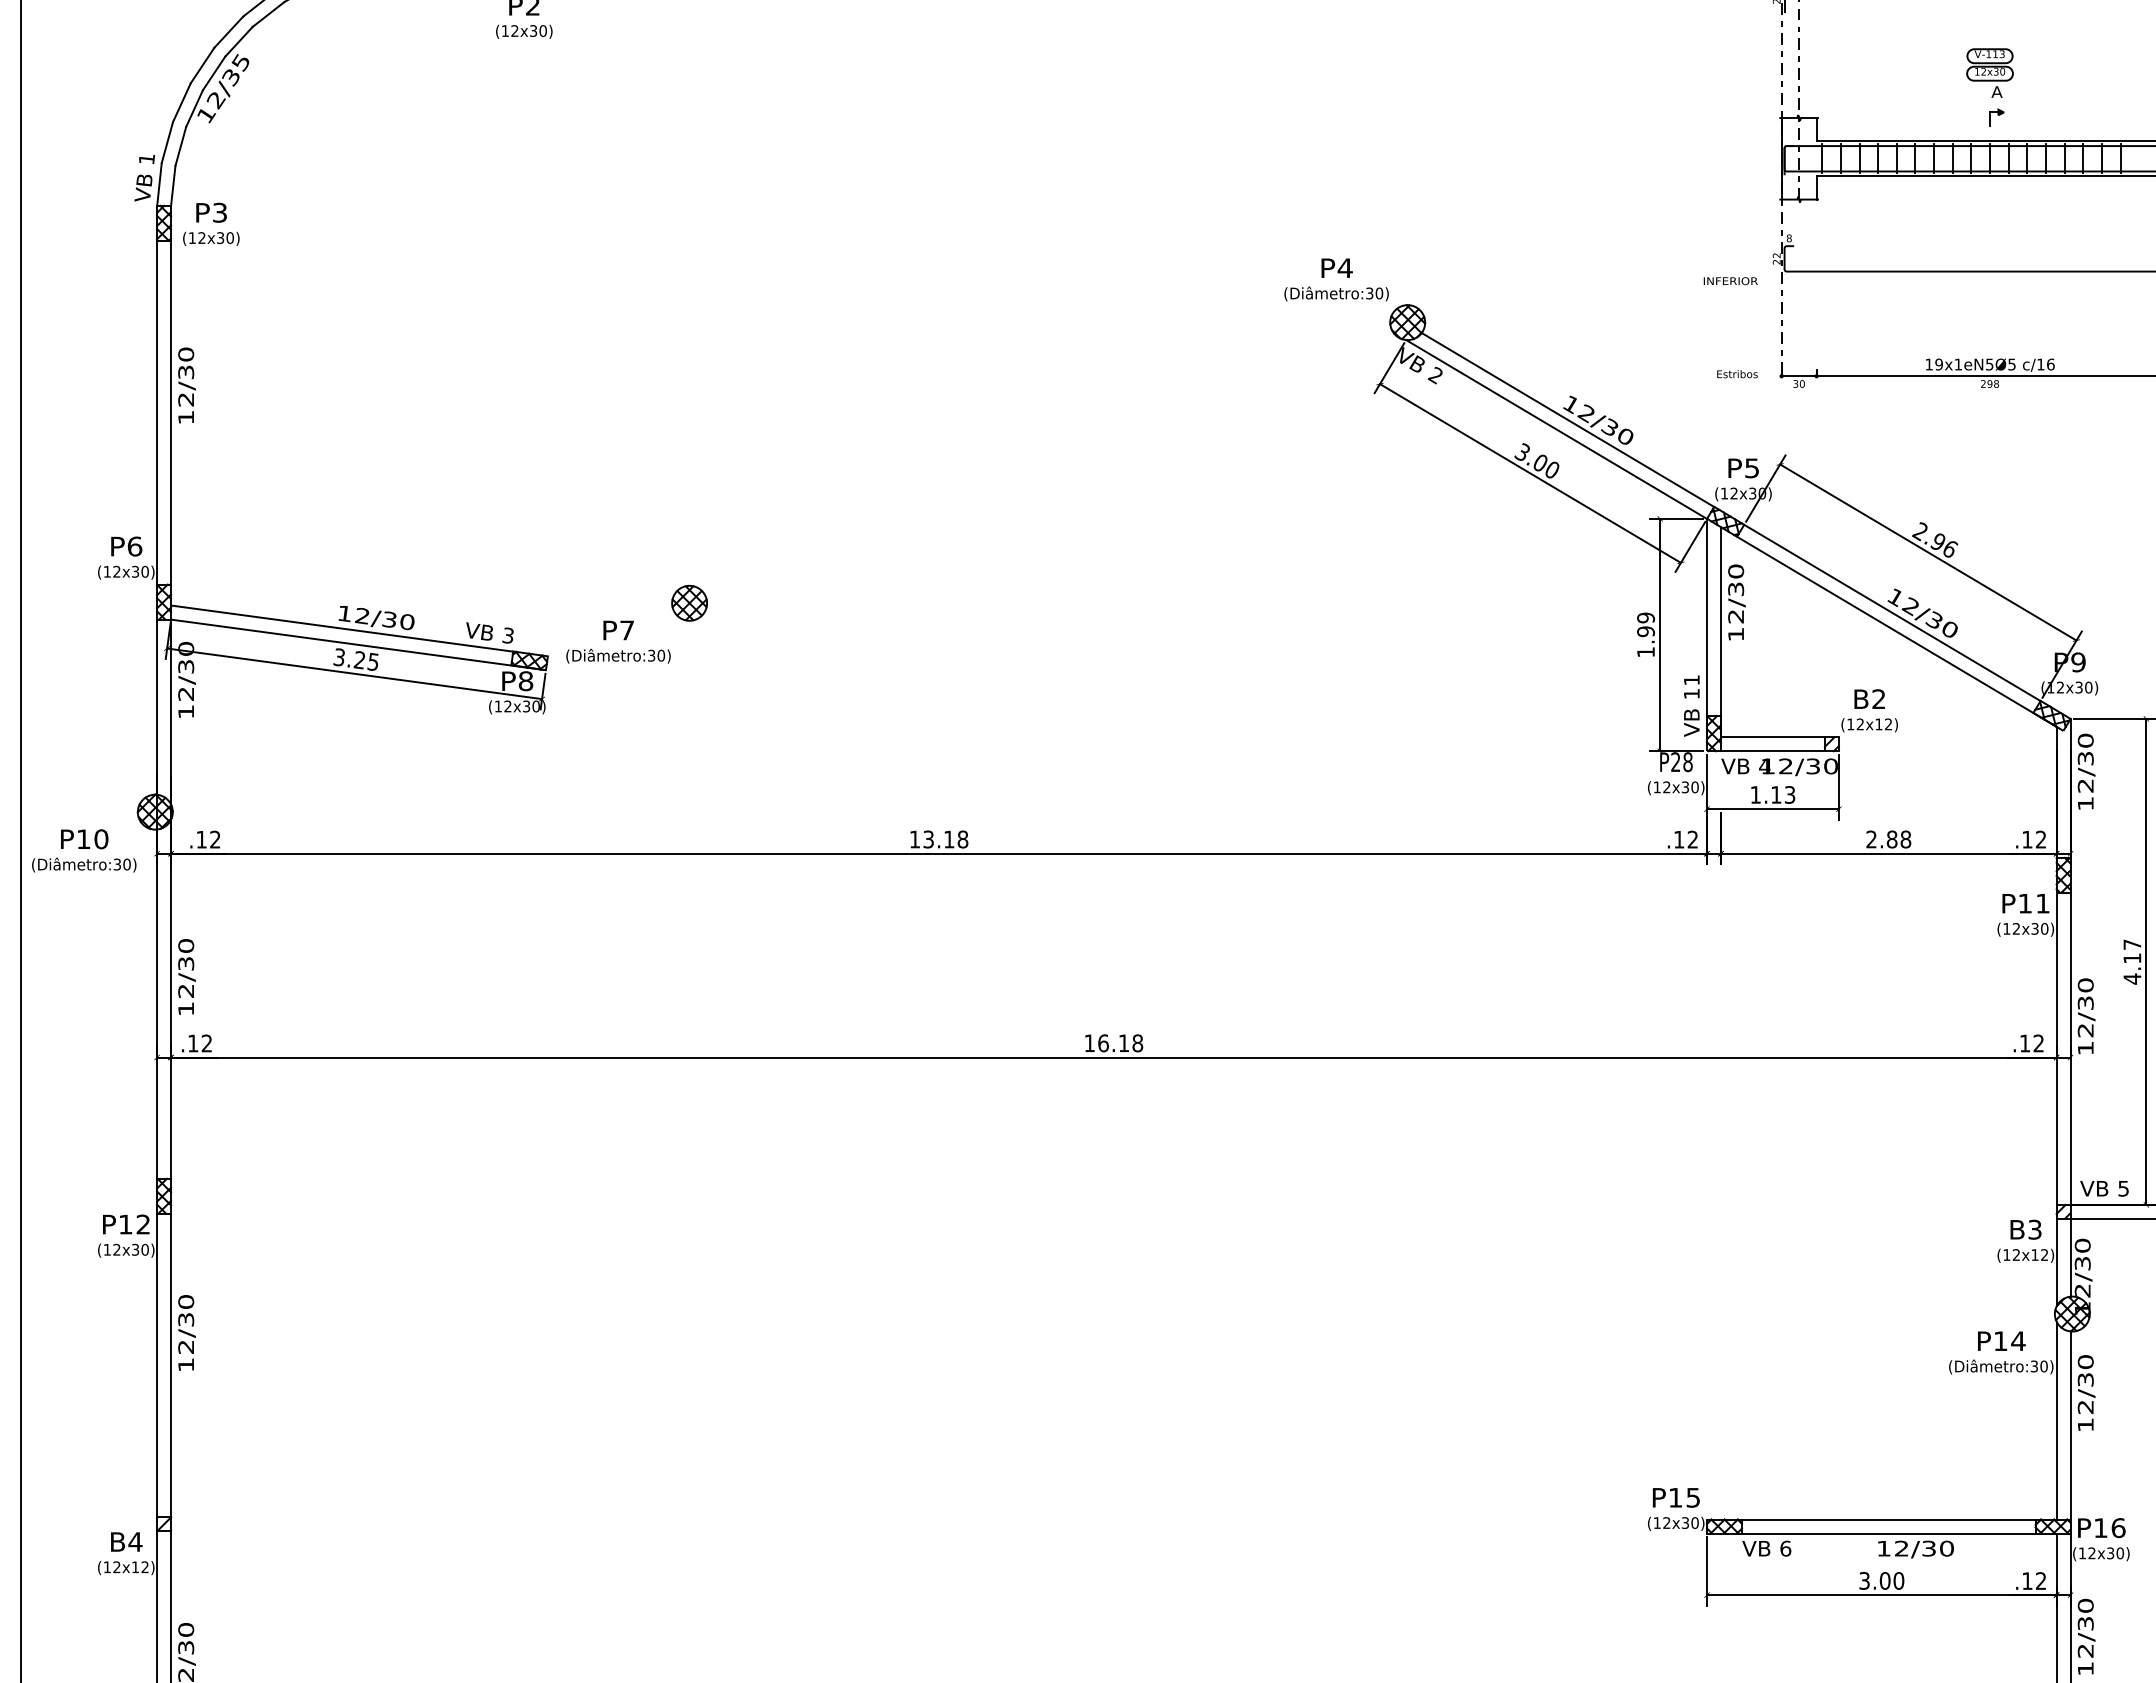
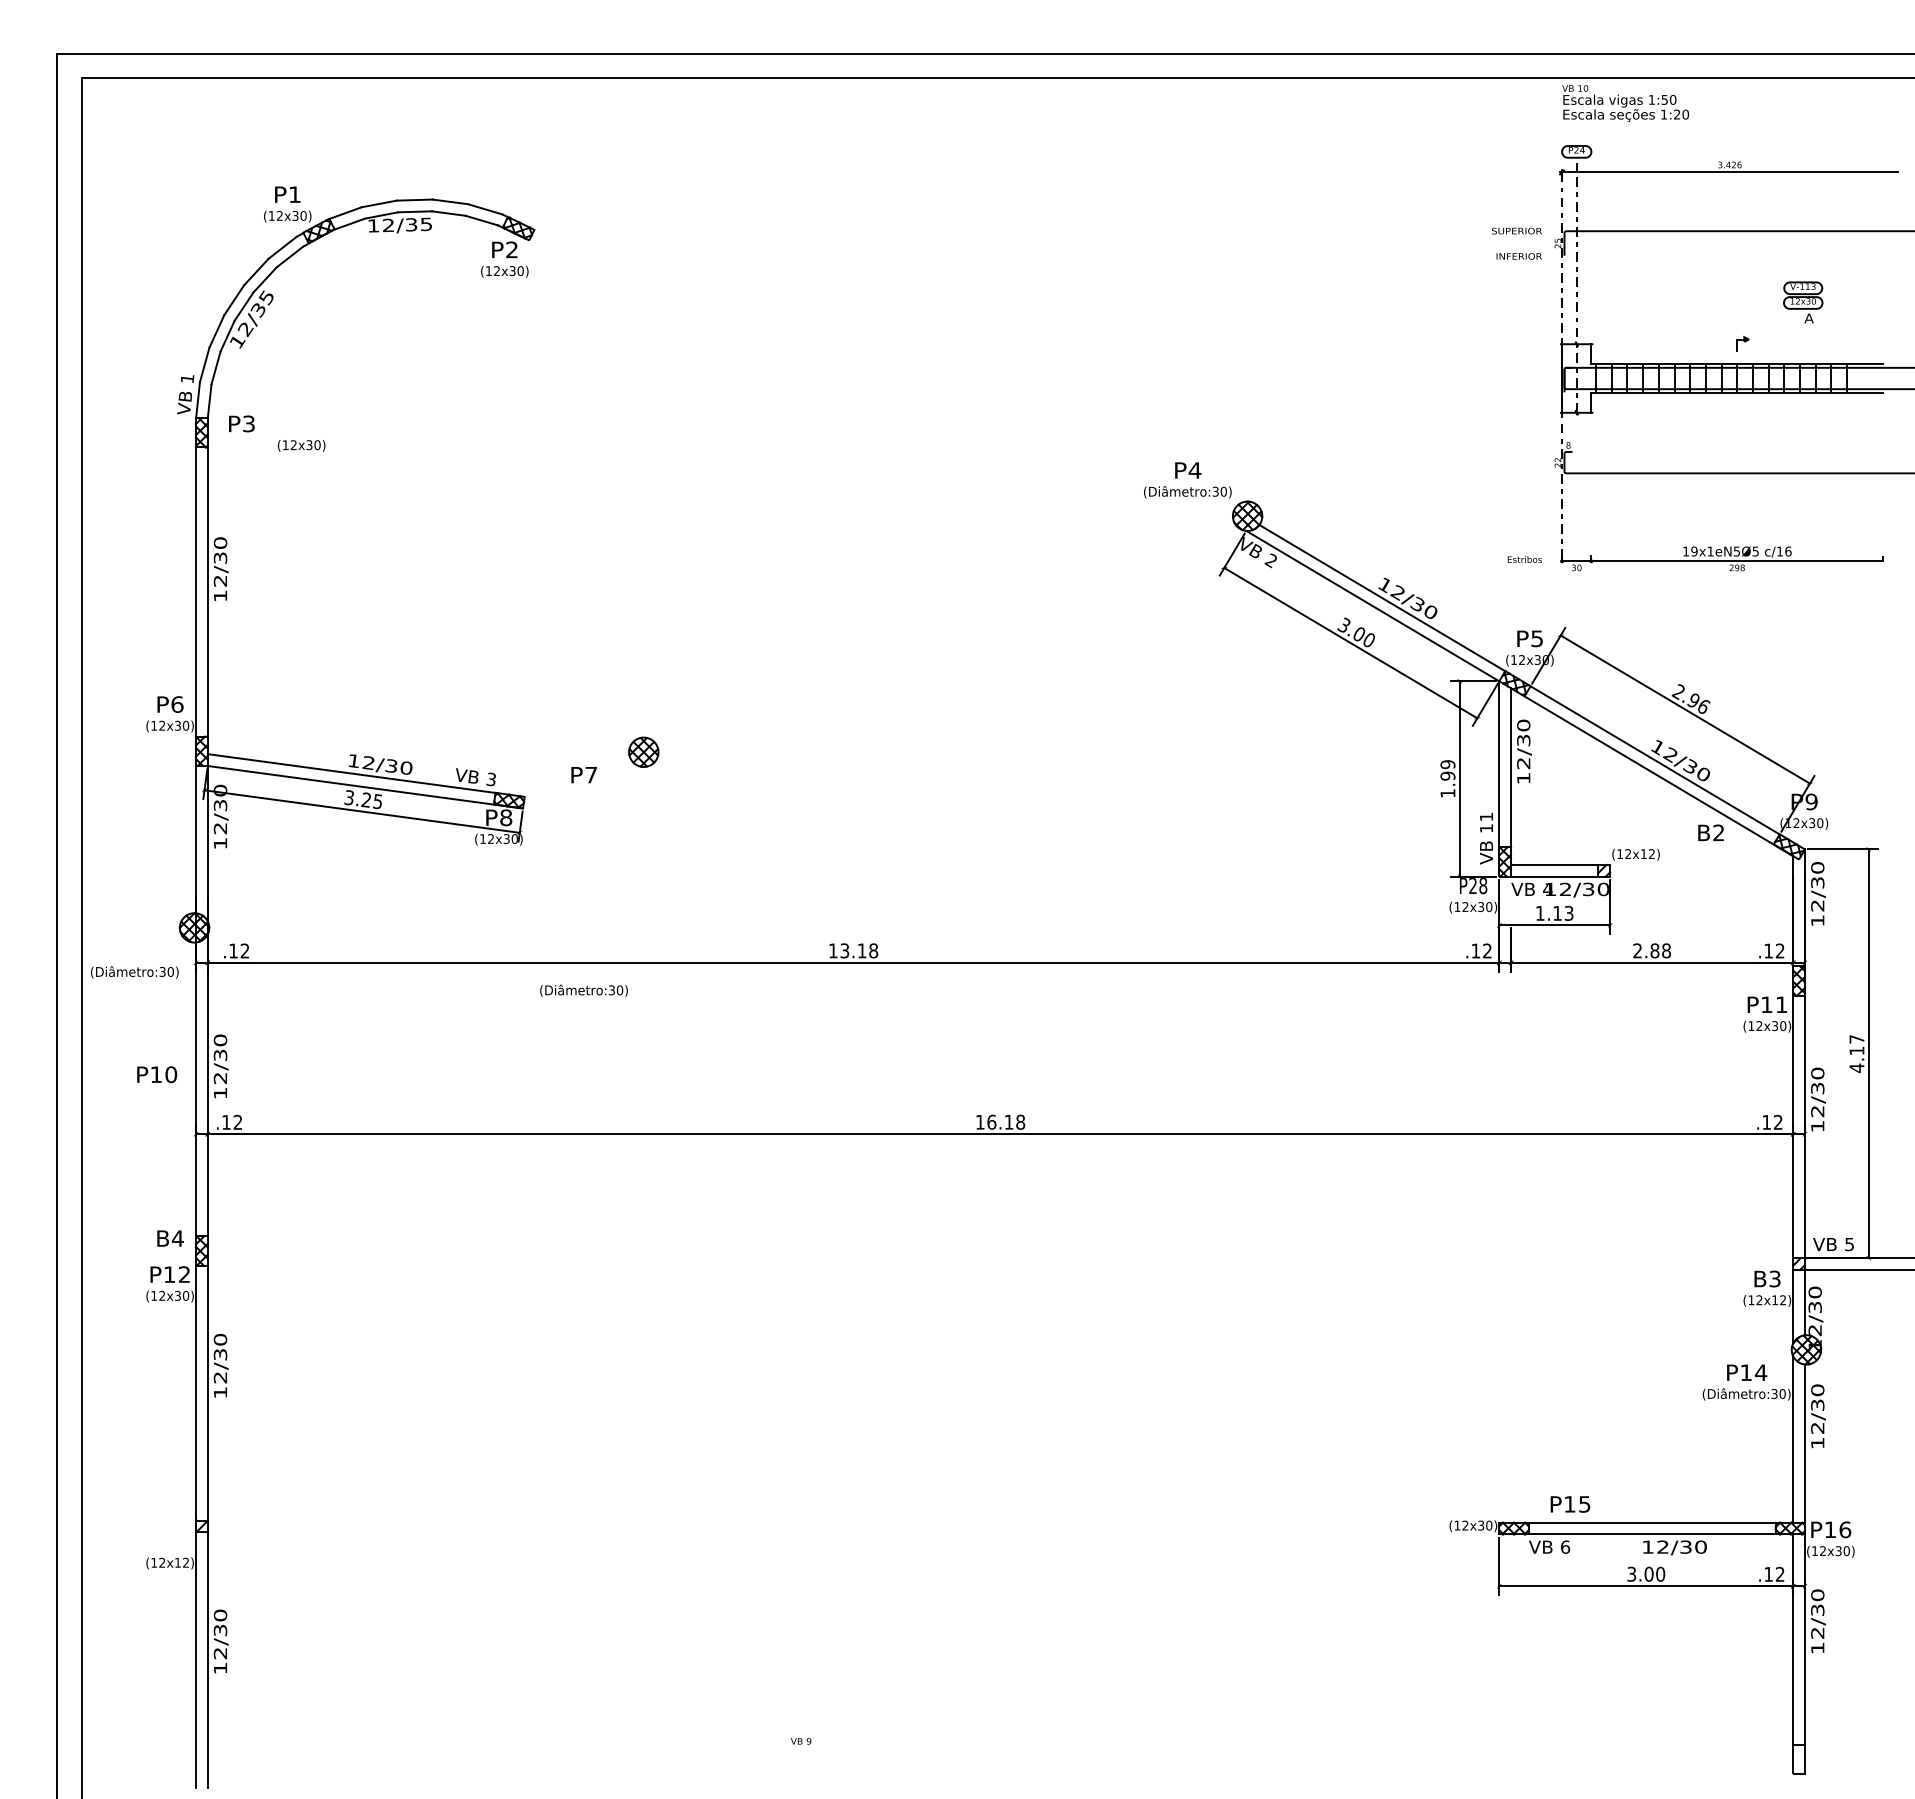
part: (1990, 73) -> (1803, 302), moved
text: (211, 238) -> (301, 445), moved
text: (1729, 281) -> (1518, 256), moved
text: (617, 655) -> (583, 990), moved
text: (1869, 698) -> (1710, 832), moved
text: (85, 839) -> (157, 1074), moved
text: (1676, 1497) -> (1570, 1504), moved
text: (126, 1541) -> (170, 1238), moved

